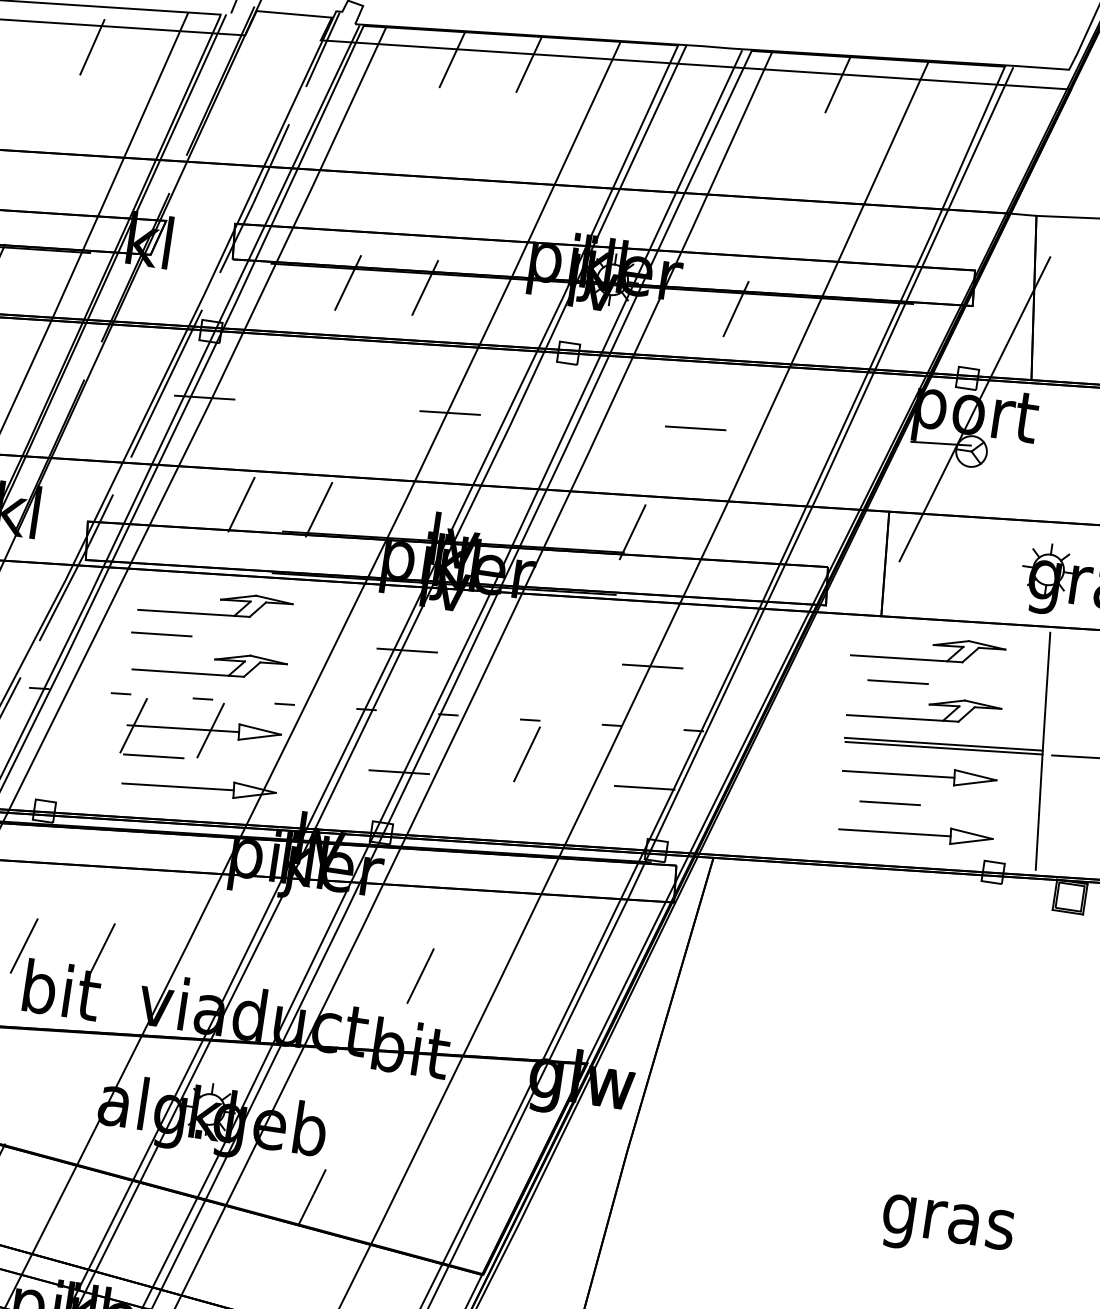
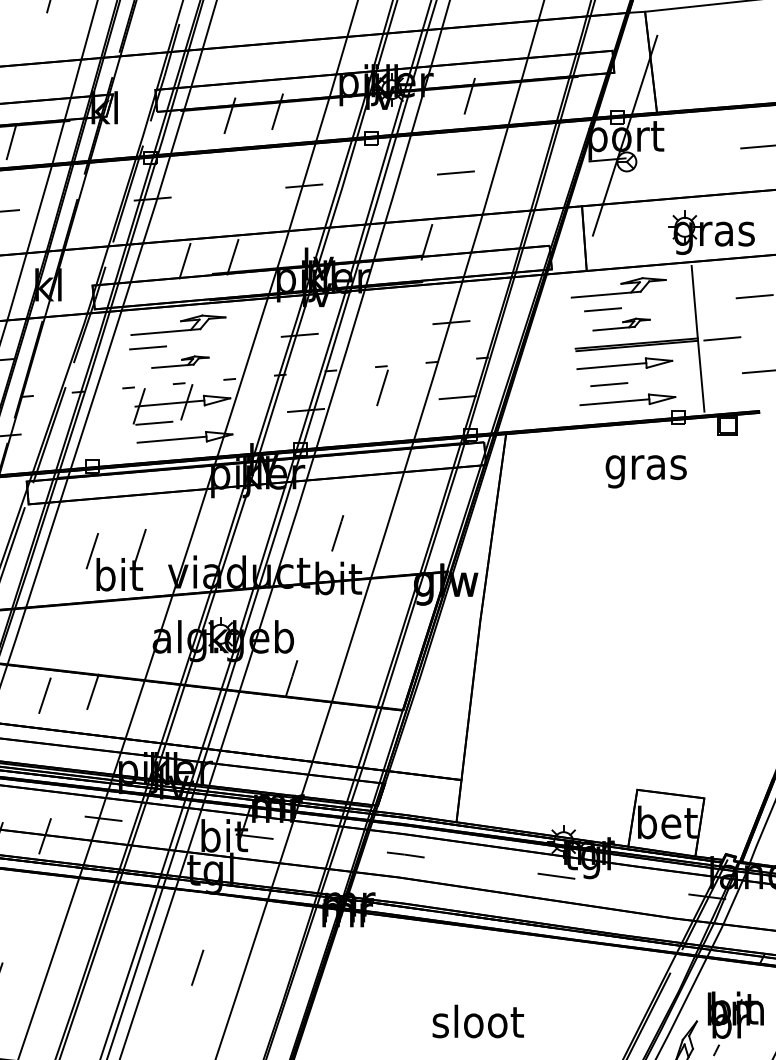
part: (210, 663) -> (180, 361), size x0.6
part: (924, 710) -> (621, 324), size x0.6
text: (946, 1228) -> (645, 471), moved

